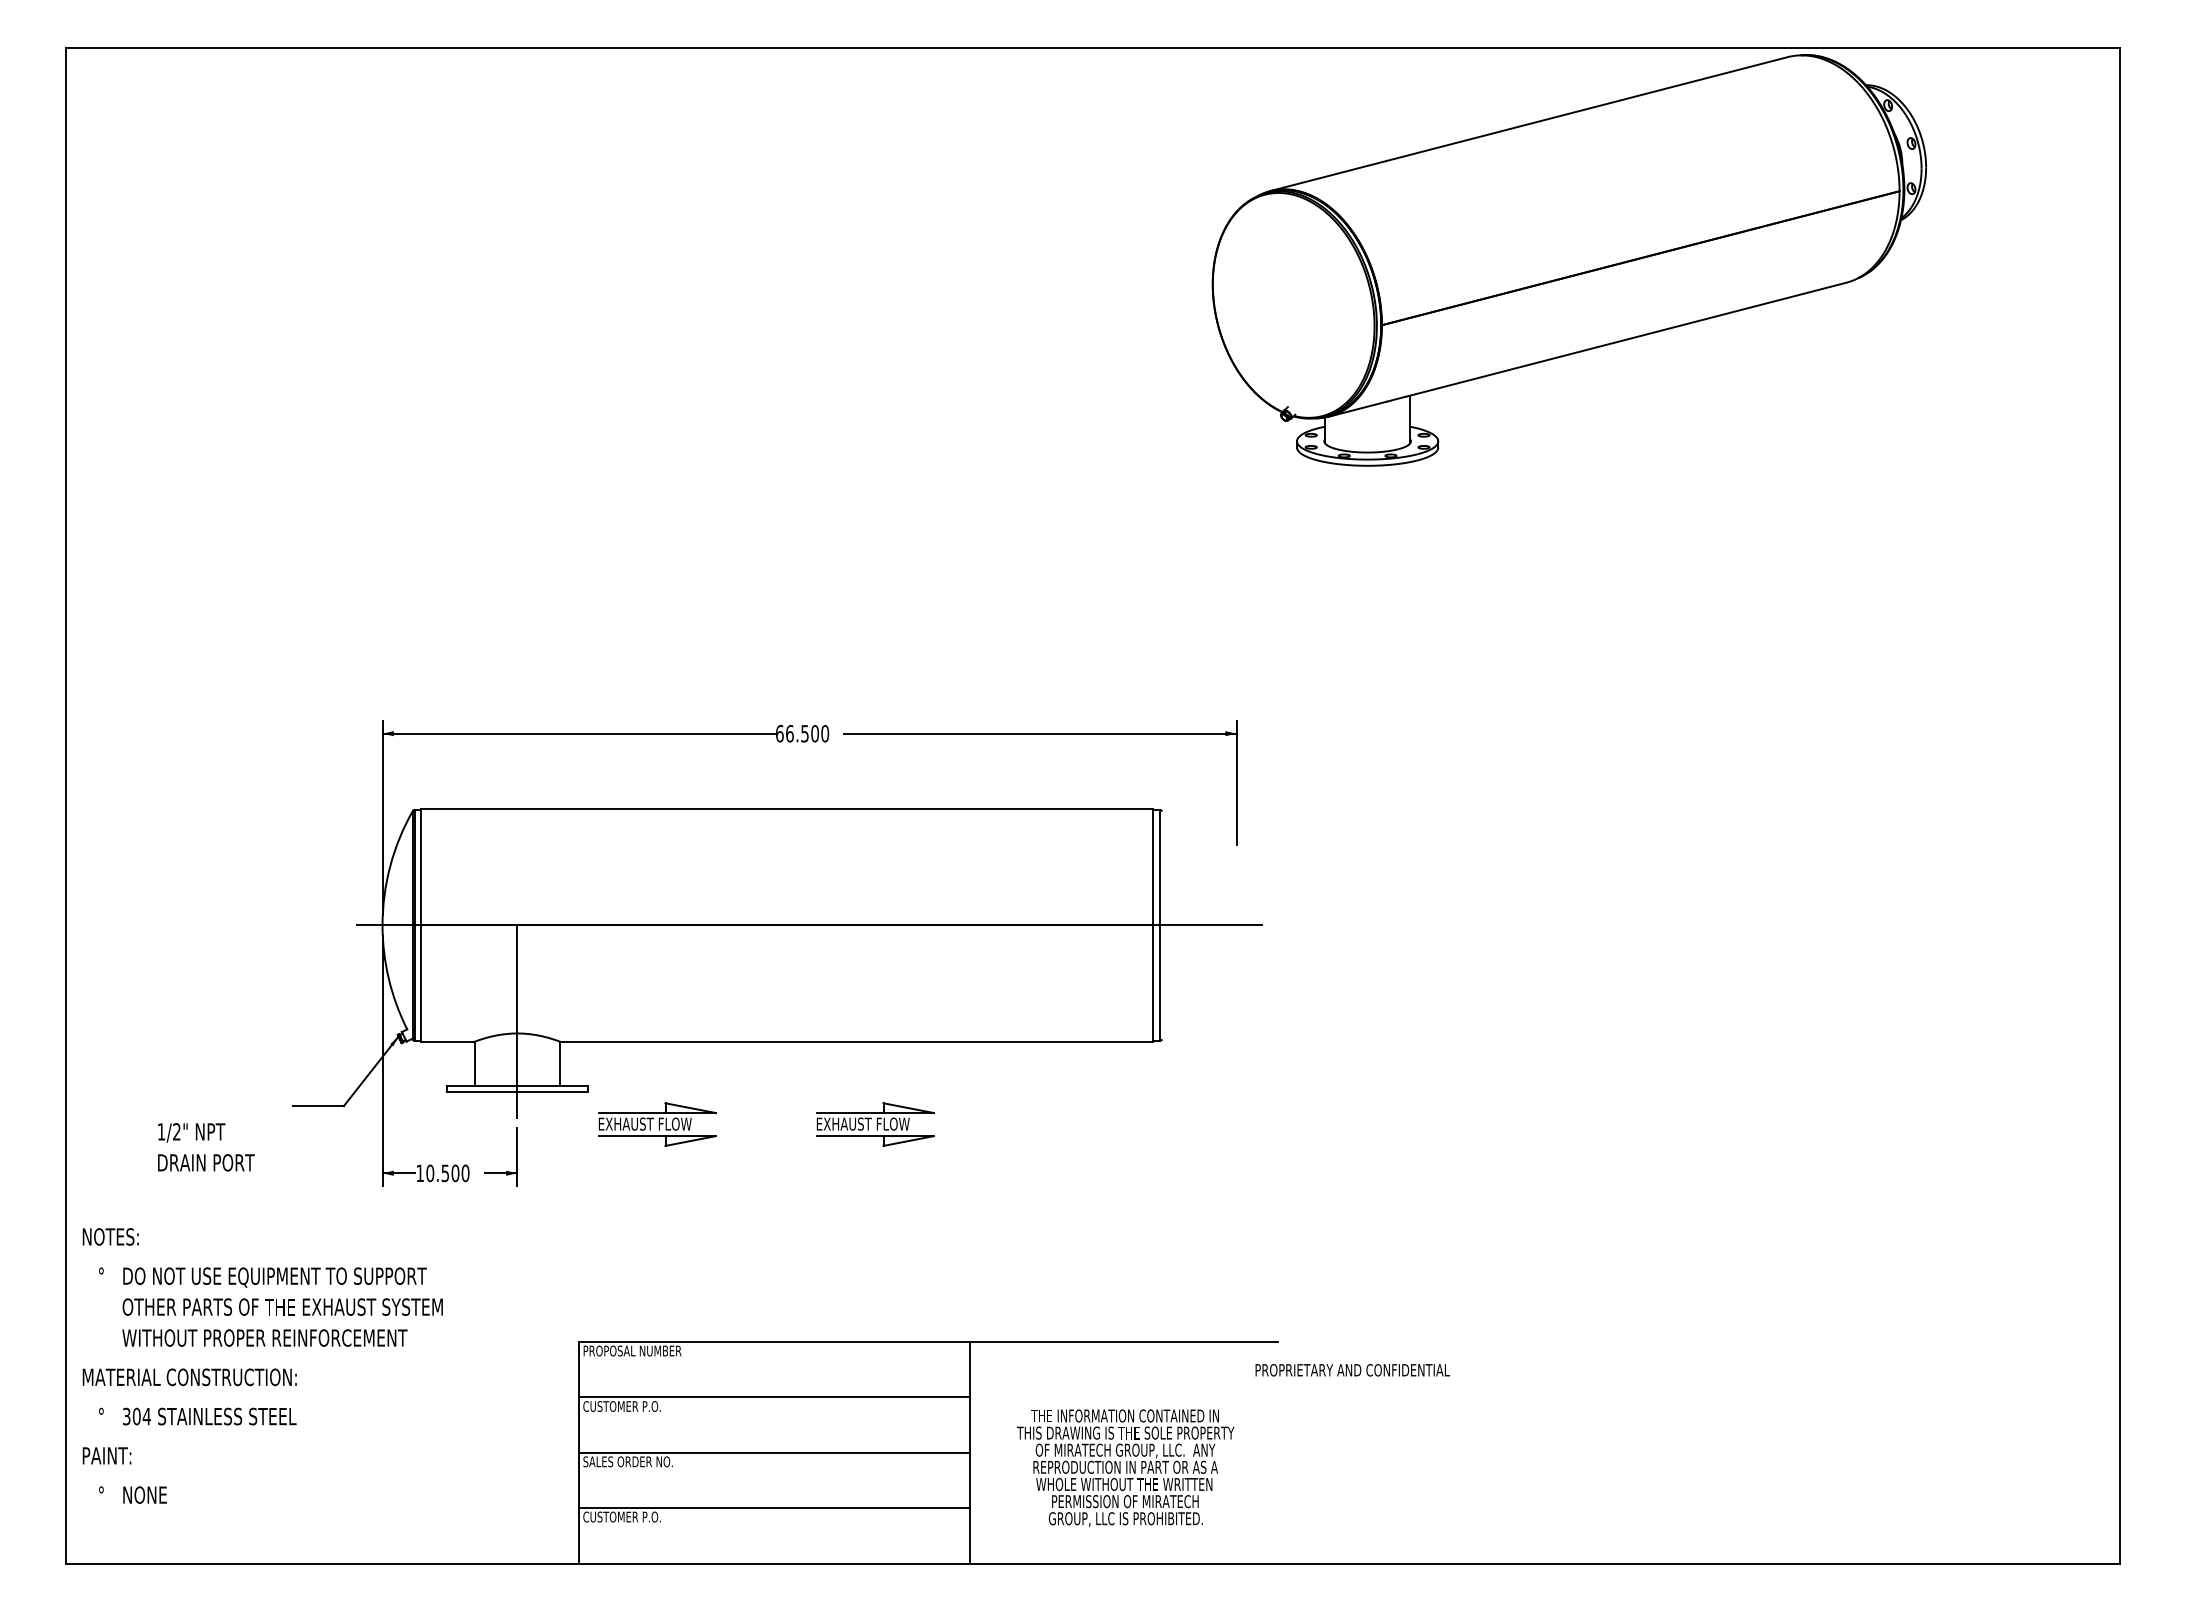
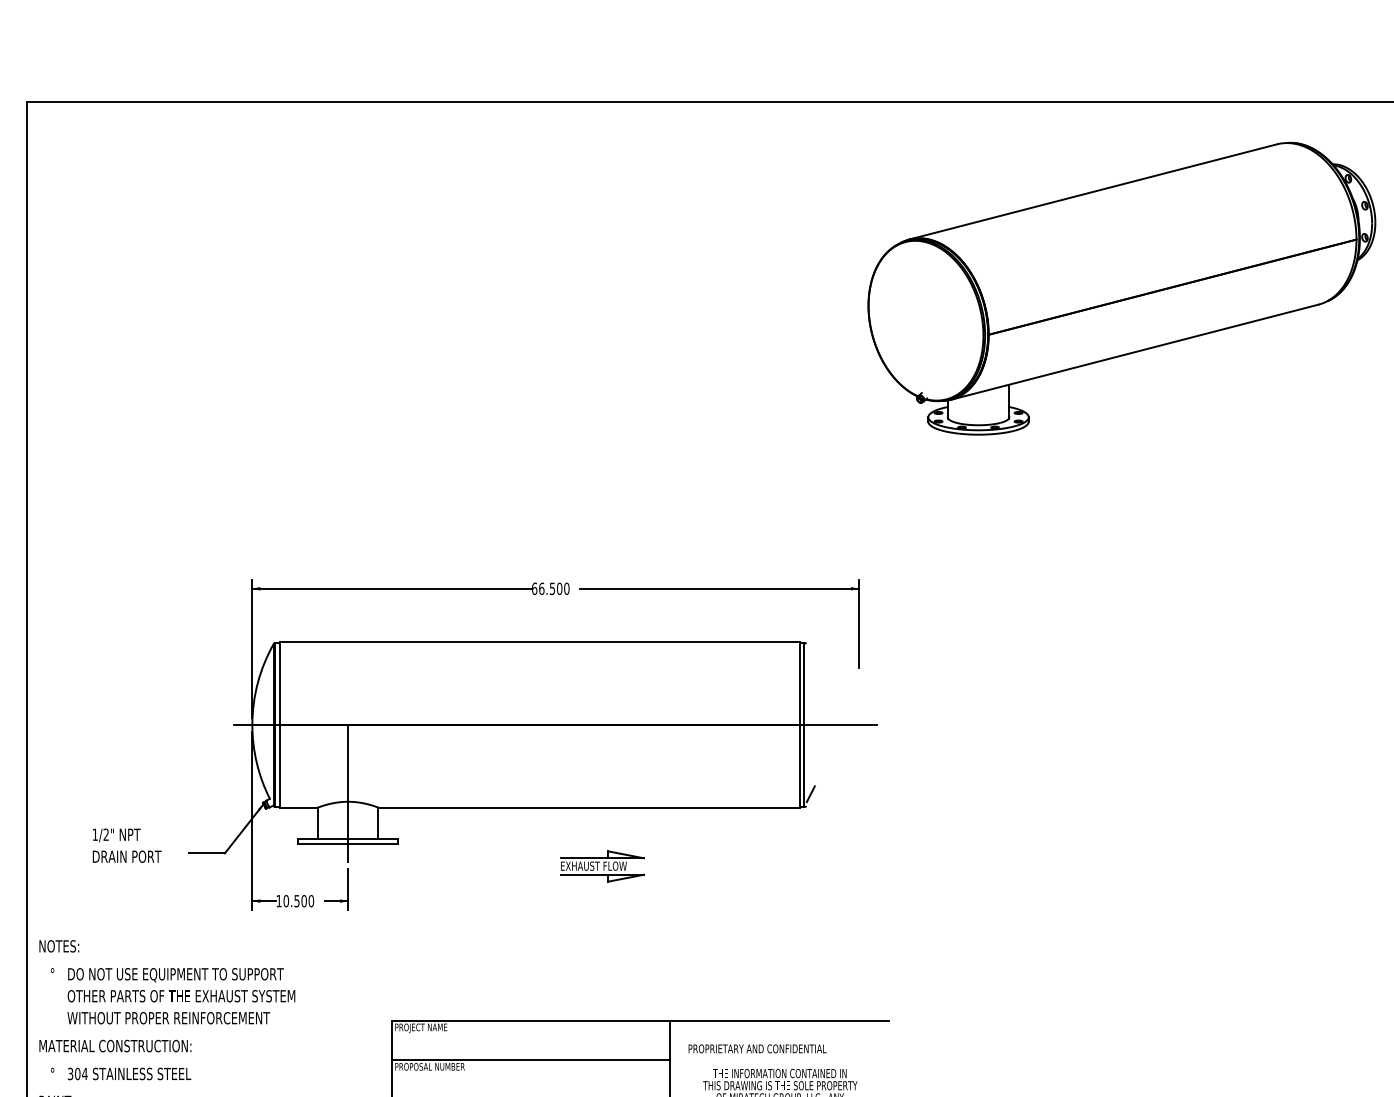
part: (1568, 260) -> (1121, 288), moved
line: (1168, 1022) -> (810, 793), added
part: (657, 1124) -> (447, 866), removed
text: (206, 1147) -> (127, 845), moved
text: (641, 1352) -> (436, 1028), PROPOSAL NUMBER -> PROJECT NAME
text: (1352, 1370) -> (757, 1049), moved
text: (632, 1406) -> (429, 1066), CUSTOMER P.O. -> PROPOSAL NUMBER

